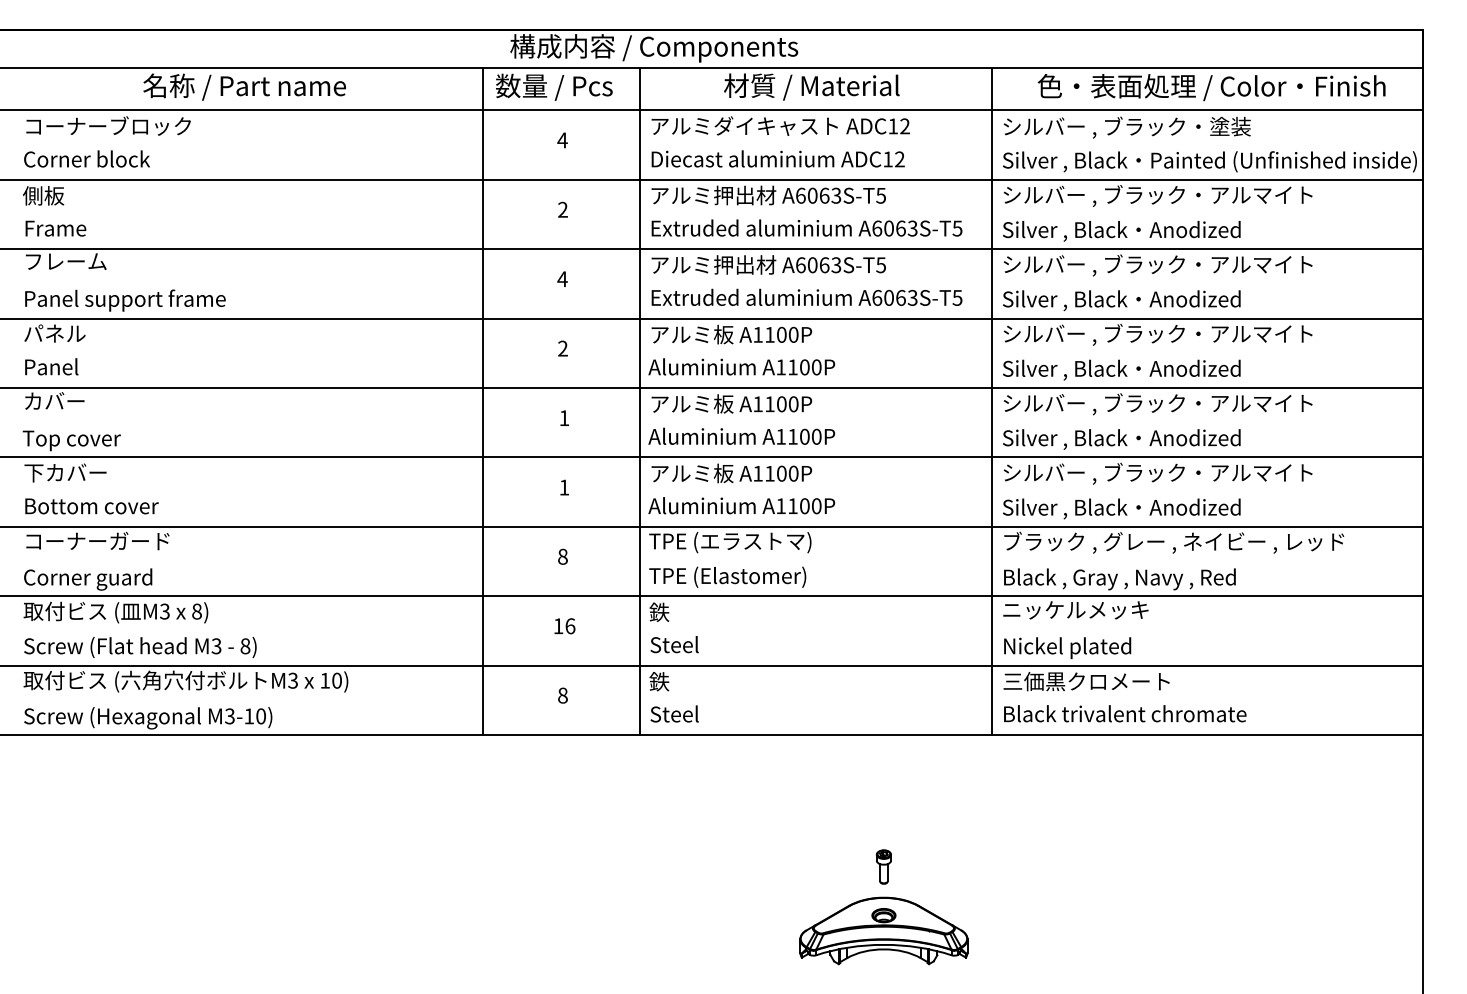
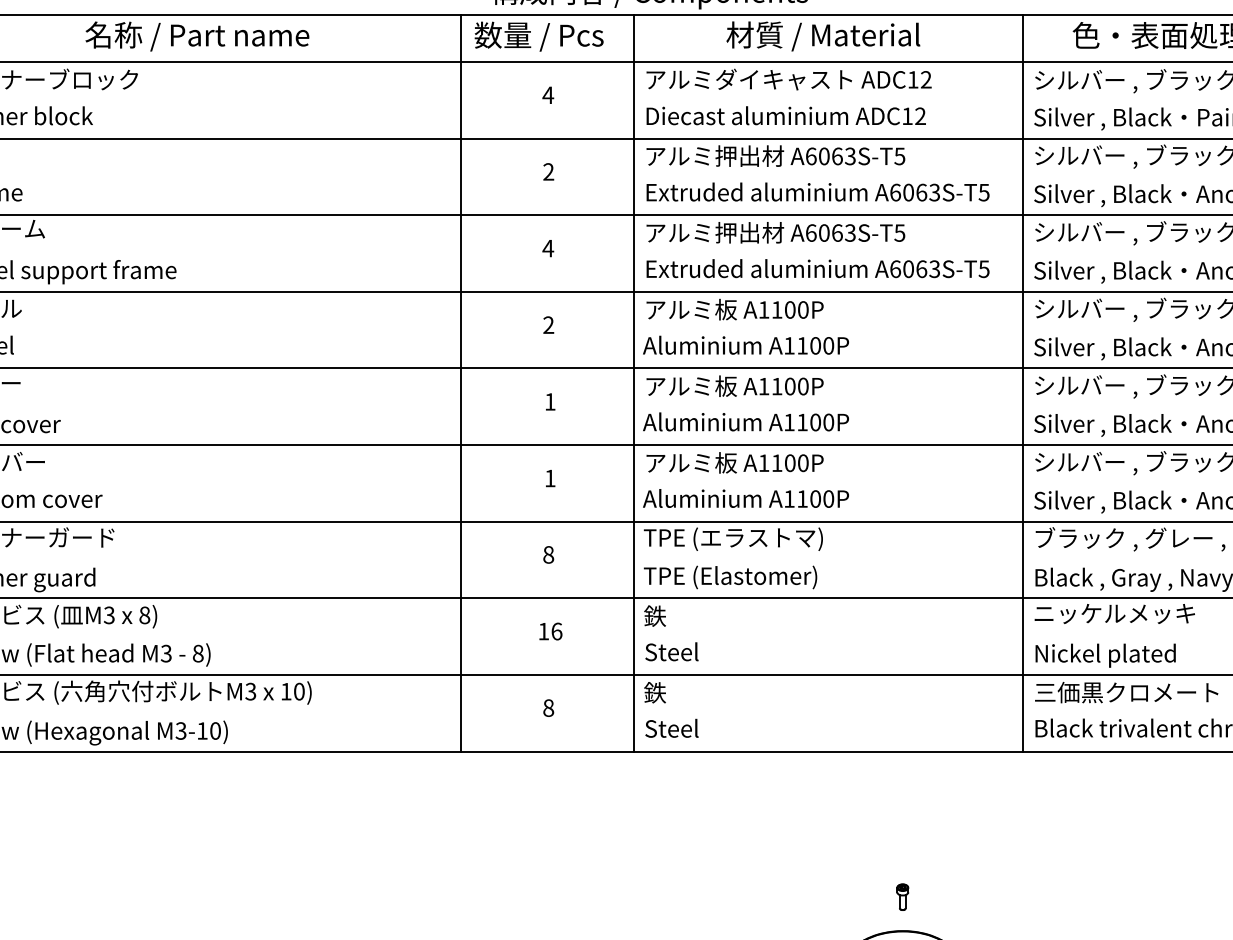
part: (883, 866) -> (902, 896), size x0.7

